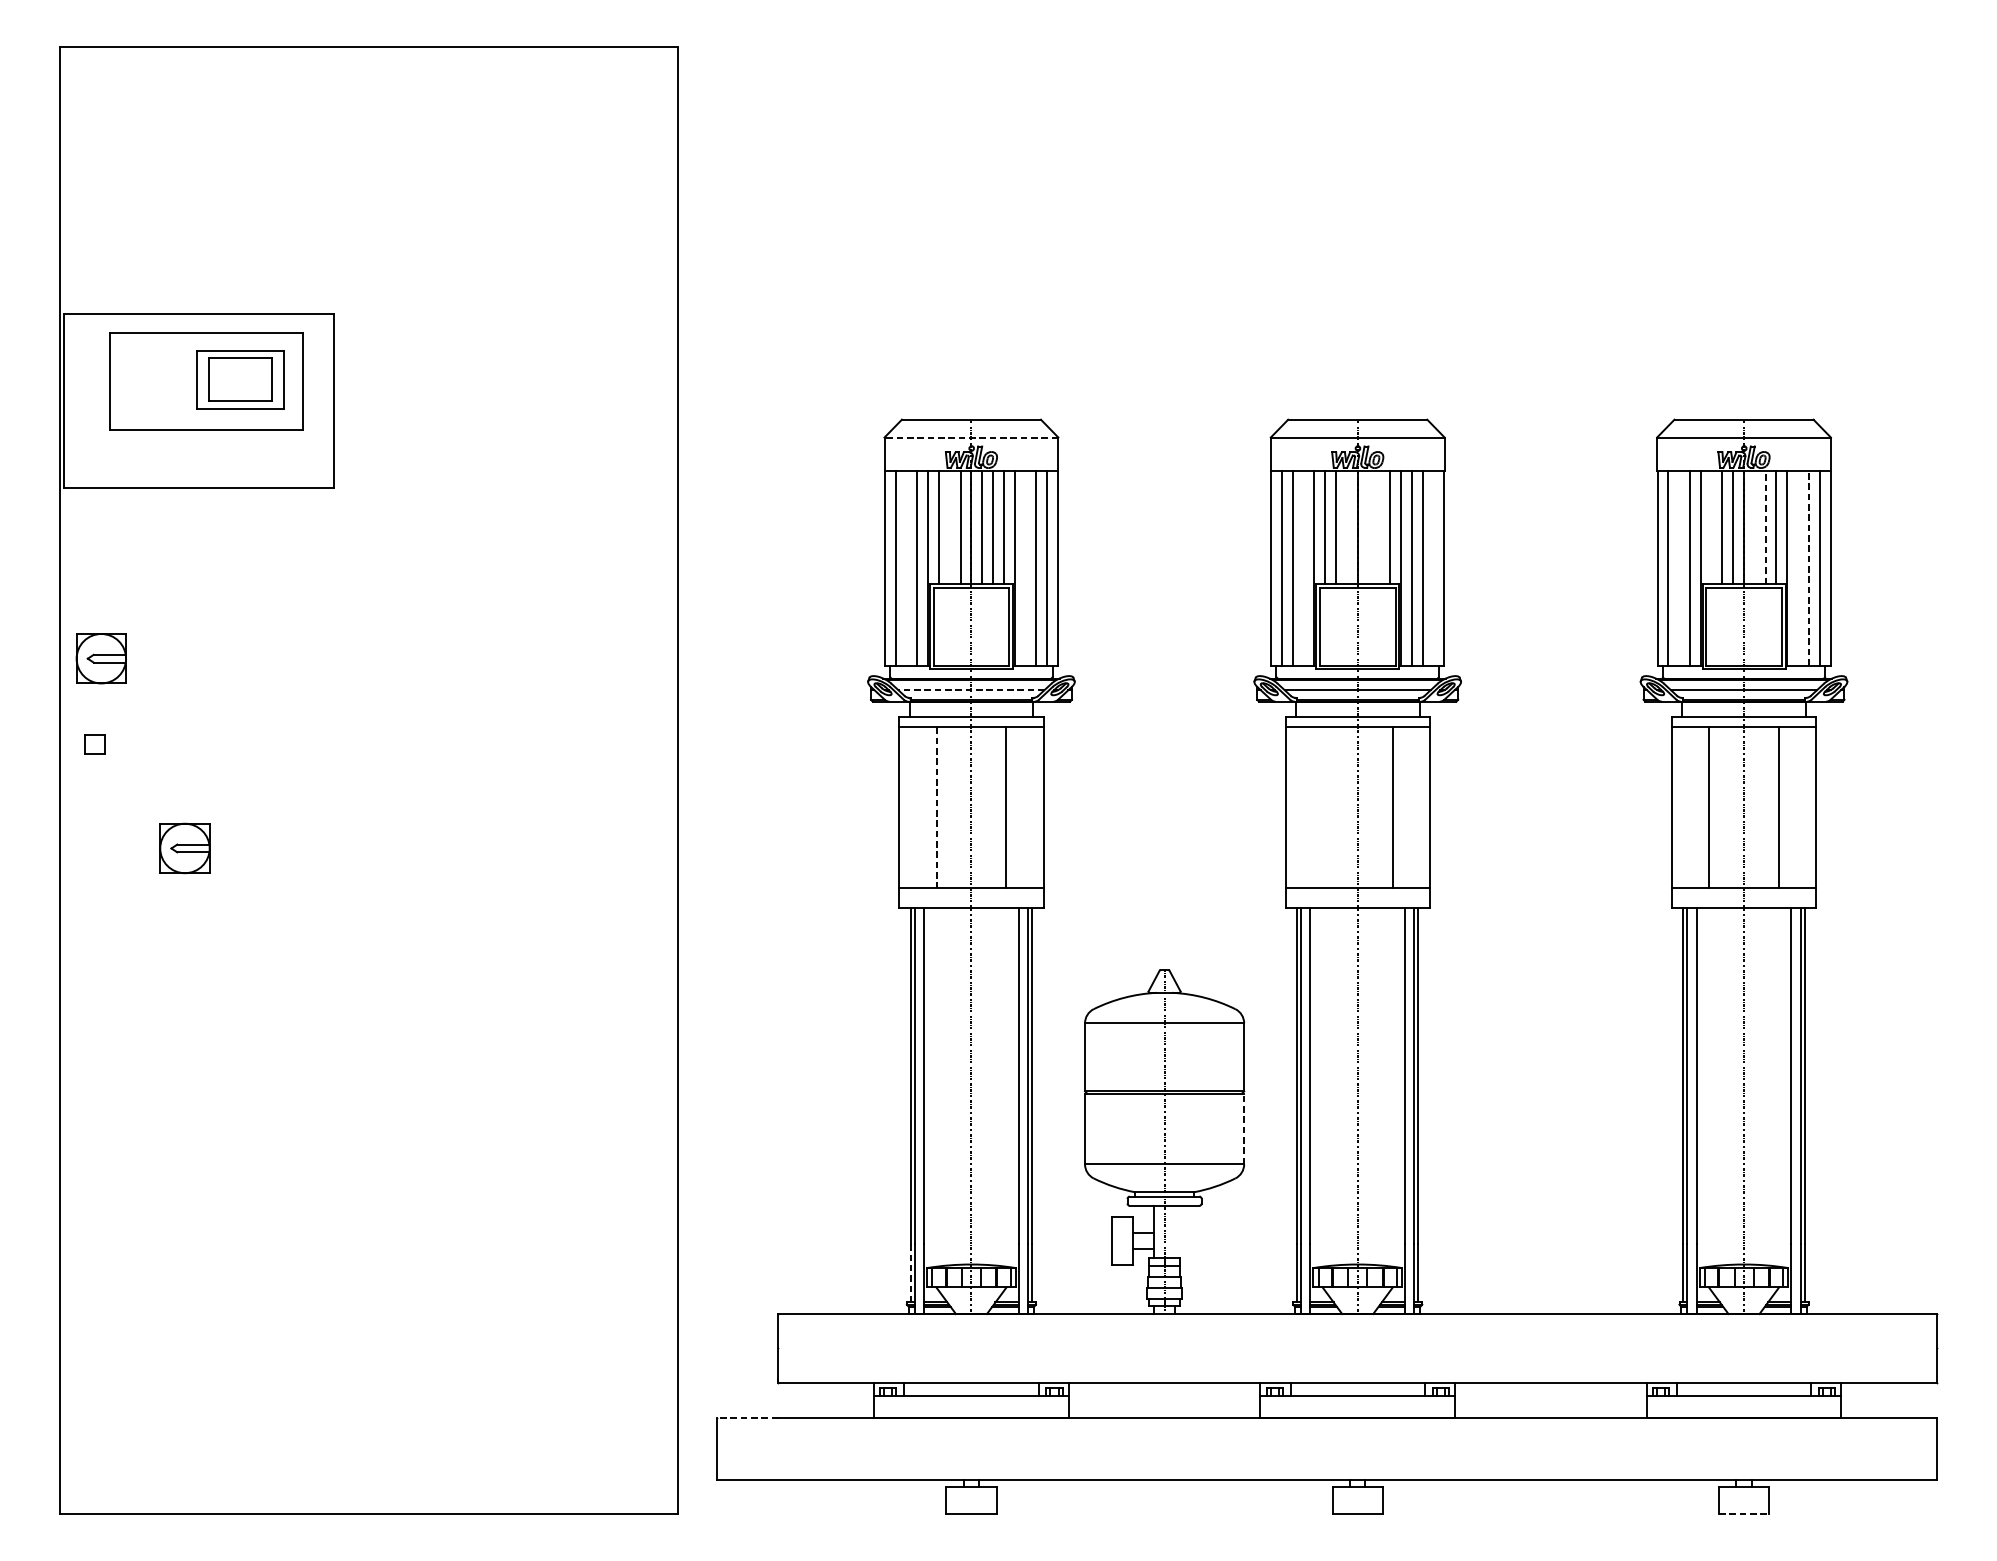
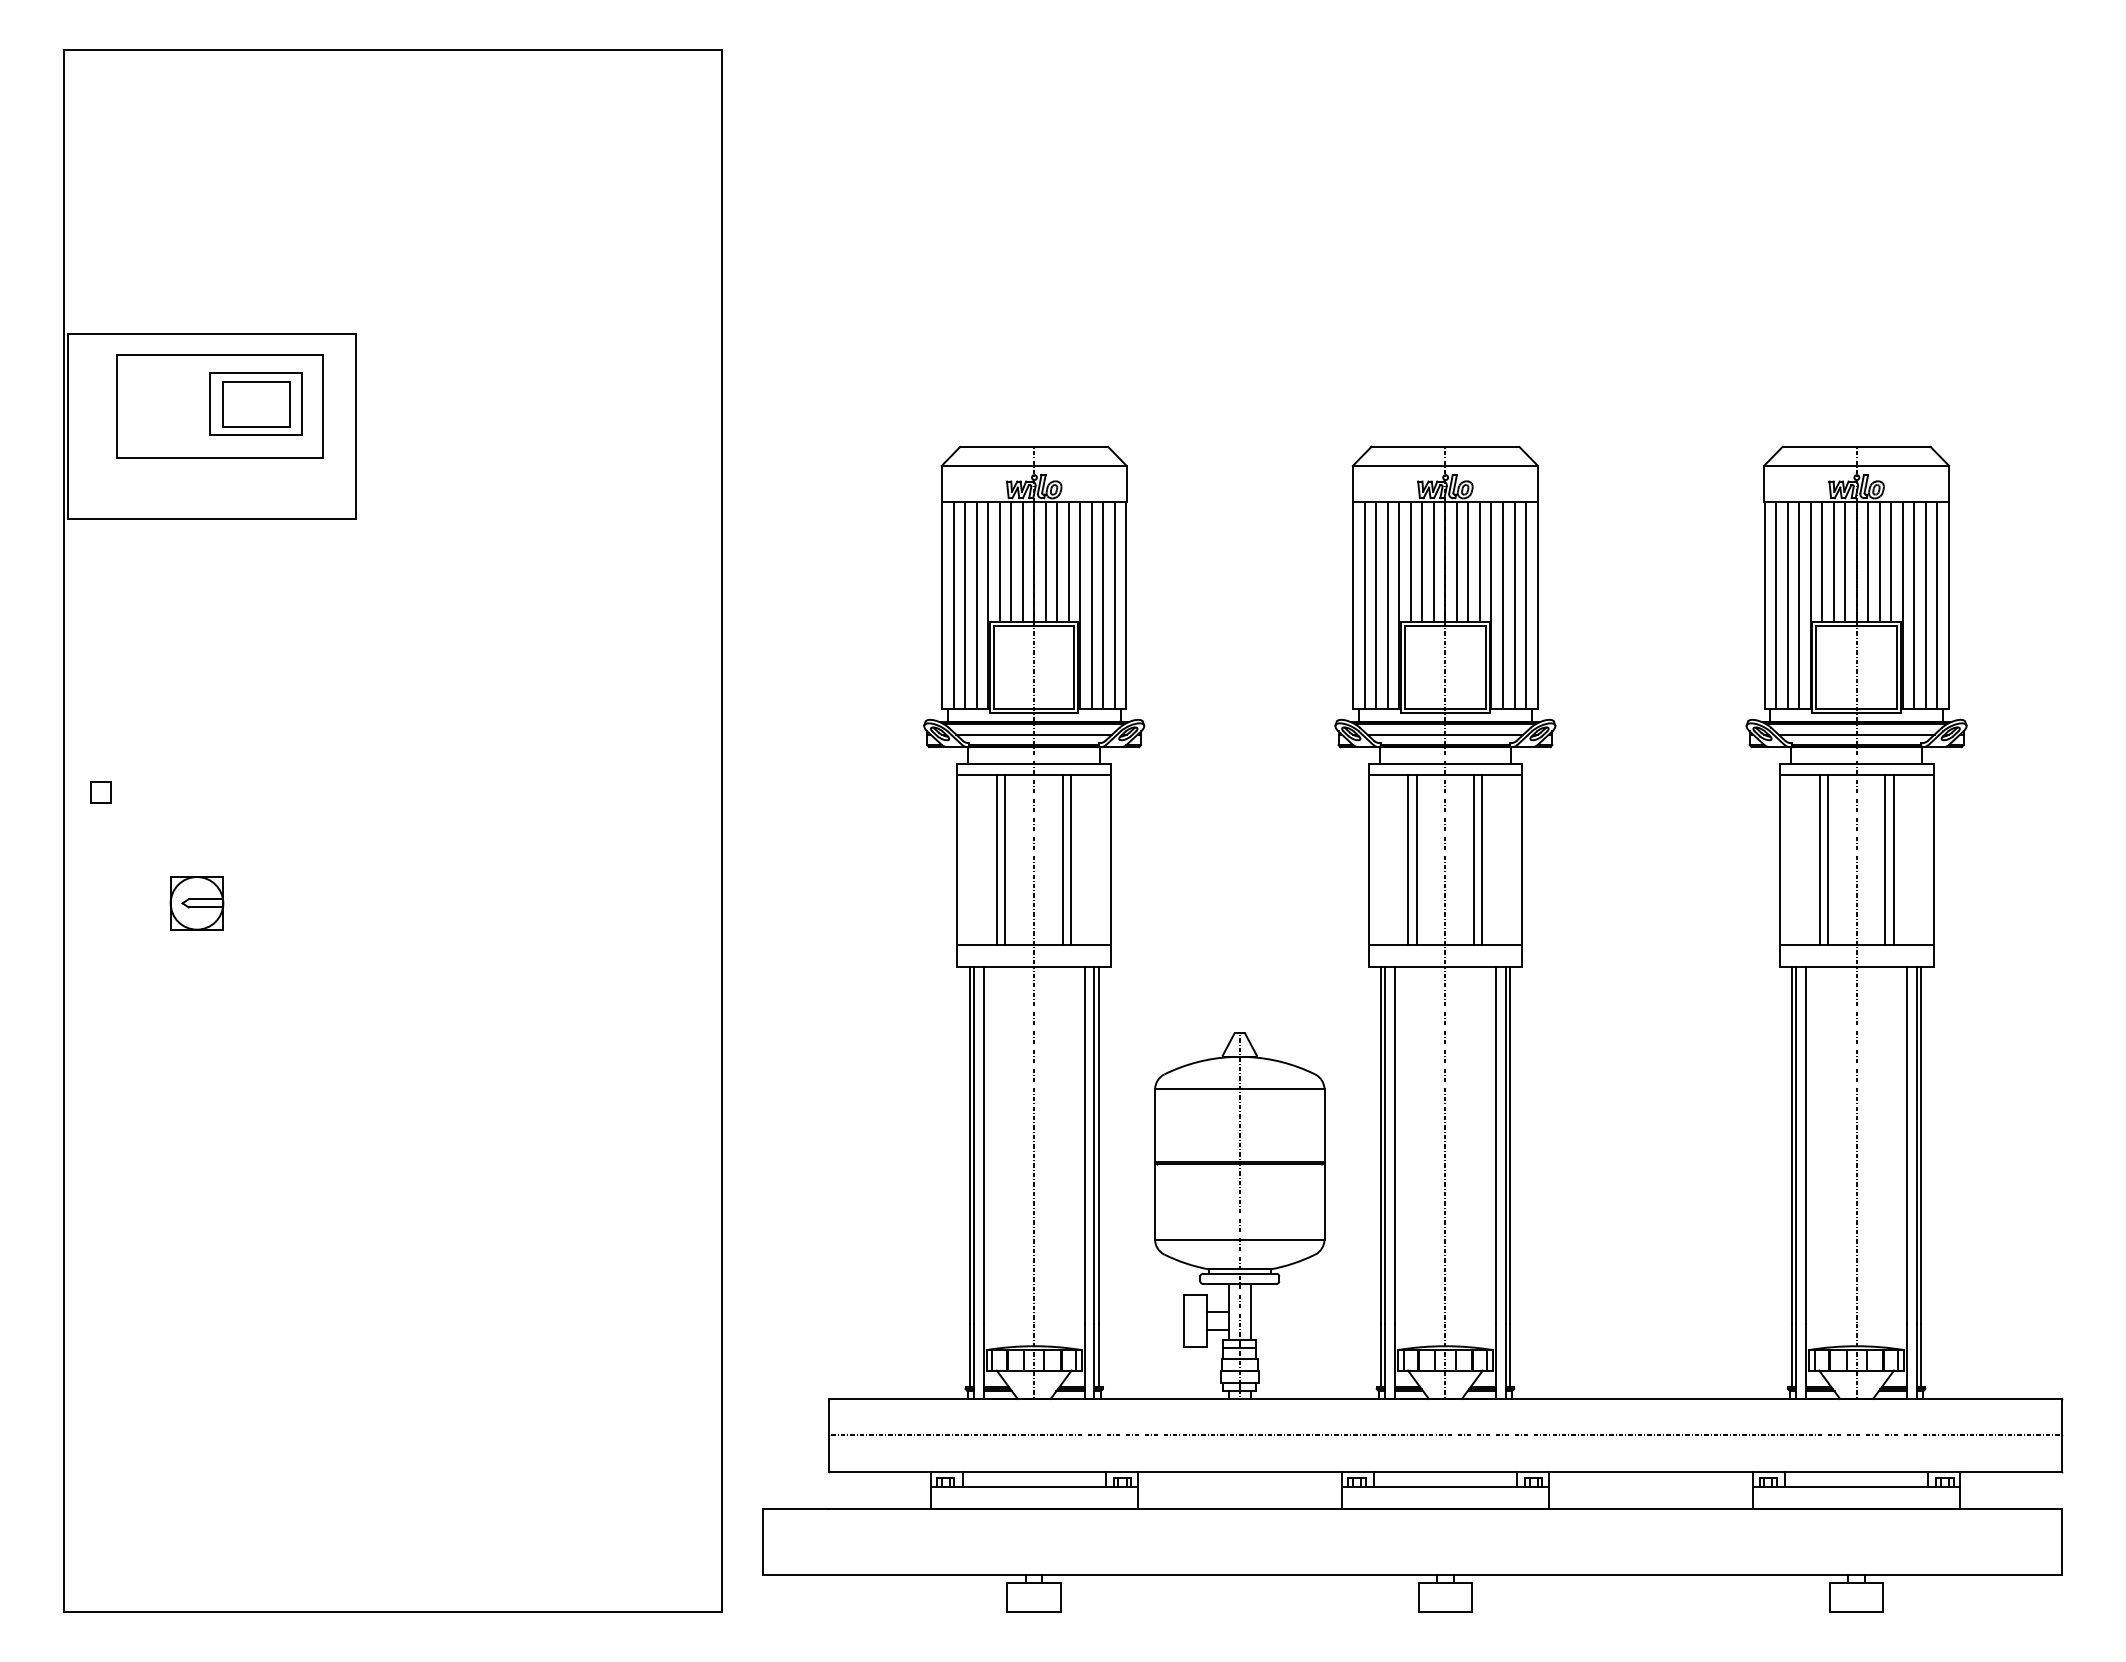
line: (971, 437) -> (1034, 465), dashed -> solid
line: (950, 527) -> (1011, 561), added
line: (1346, 527) -> (1433, 561), added
line: (1368, 527) -> (1456, 561), added
line: (1379, 527) -> (1468, 561), added
line: (1711, 527) -> (1822, 561), added
line: (1755, 527) -> (1868, 561), added
line: (1765, 527) -> (1879, 561), dashed -> solid
line: (1808, 567) -> (1925, 604), dashed -> solid
line: (906, 568) -> (965, 605), added
line: (1025, 568) -> (1091, 605), added
line: (1303, 568) -> (1387, 605), added
line: (1433, 568) -> (1526, 605), added
line: (1679, 568) -> (1787, 605), added
line: (1798, 568) -> (1914, 605), added
part: (100, 658) -> (107, 701), removed
line: (971, 689) -> (1034, 734), dashed -> solid
line: (944, 807) -> (1005, 859), added
line: (998, 807) -> (1063, 859), added
line: (1323, 807) -> (1408, 859), added
line: (1330, 807) -> (1416, 859), added
line: (1385, 807) -> (1474, 859), added
line: (1716, 807) -> (1827, 859), added
line: (1771, 807) -> (1885, 859), added
line: (936, 808) -> (997, 860), dashed -> solid
line: (1244, 1129) -> (1324, 1202), dashed -> solid
line: (1174, 1231) -> (1250, 1311), added
line: (910, 1273) -> (969, 1355), dashed -> solid
line: (1357, 1348) -> (1445, 1435), added
line: (747, 1417) -> (795, 1509), dashed -> solid
line: (1743, 1514) -> (1856, 1612), dashed -> solid

